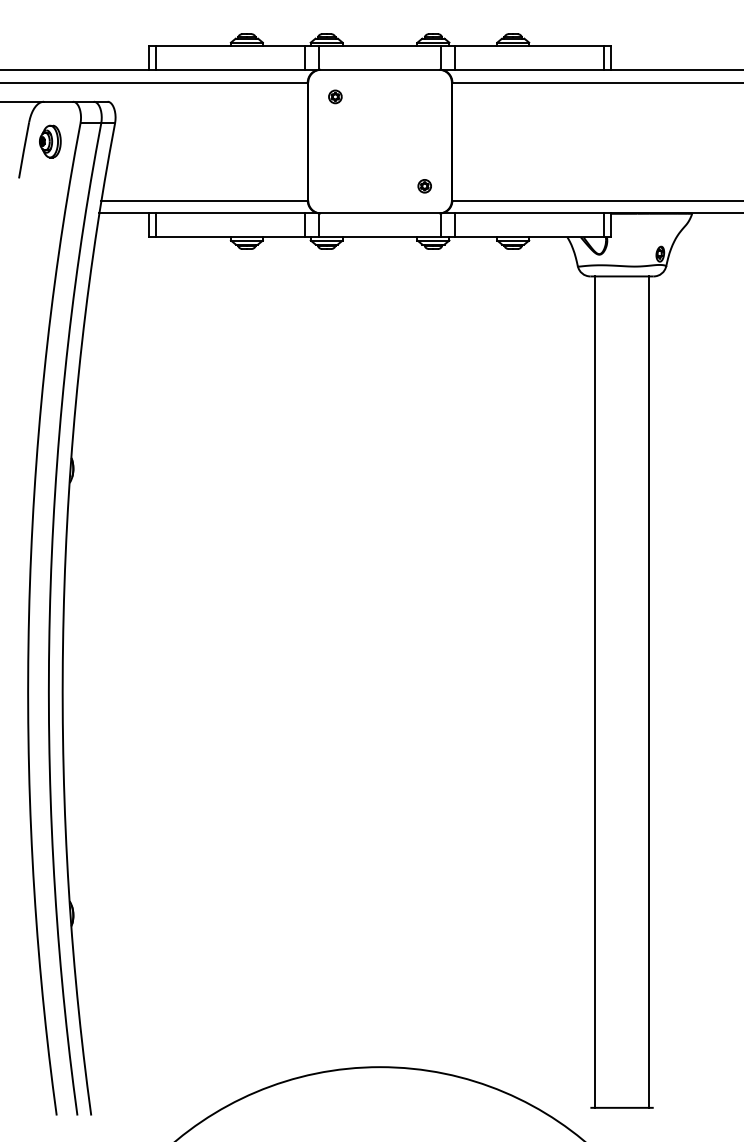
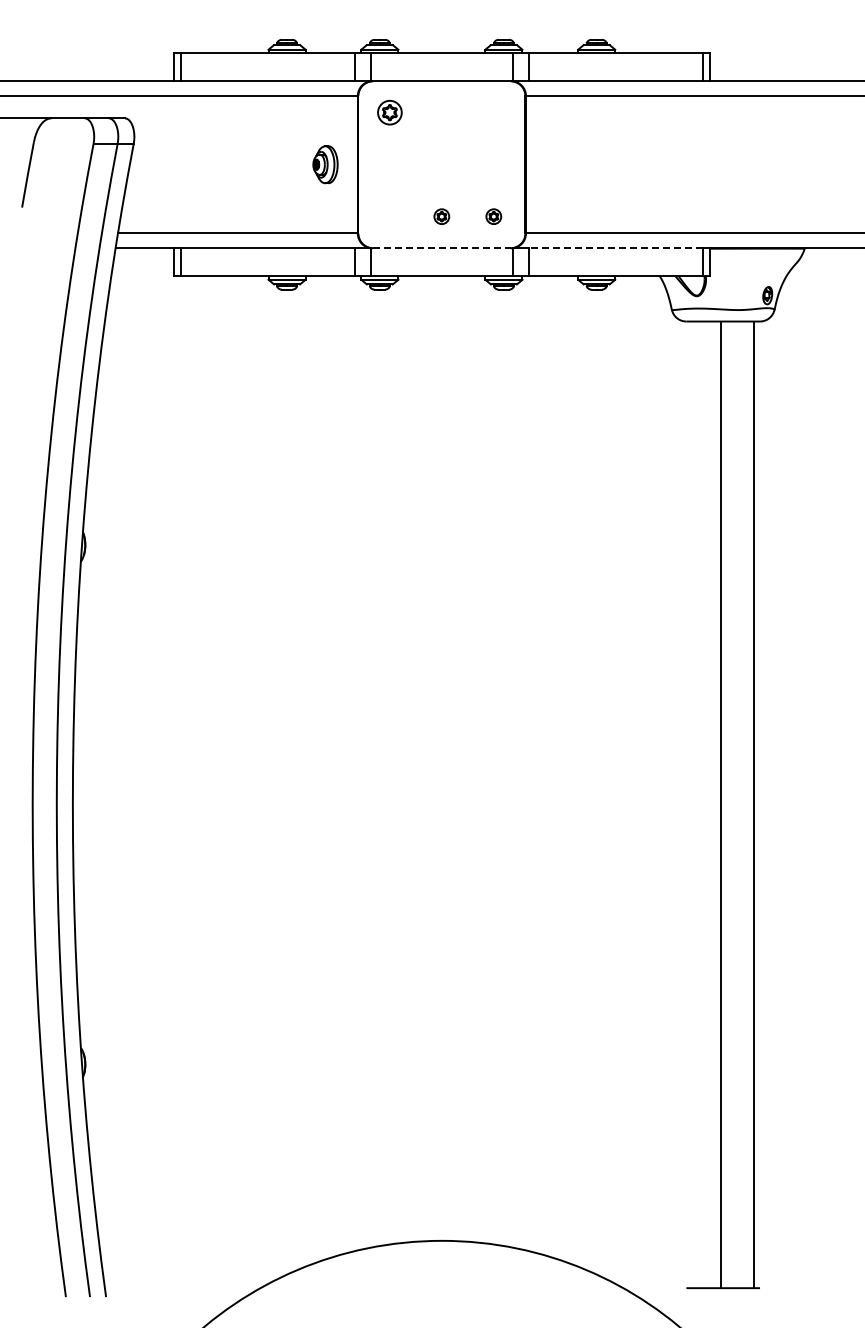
part: (335, 96) -> (389, 112), size x1.6
part: (50, 141) -> (325, 164), moved
part: (379, 186) -> (441, 216), added
line: (379, 213) -> (441, 248), solid -> dashed
line: (529, 213) -> (615, 248), solid -> dashed
line: (594, 691) -> (720, 804), moved

